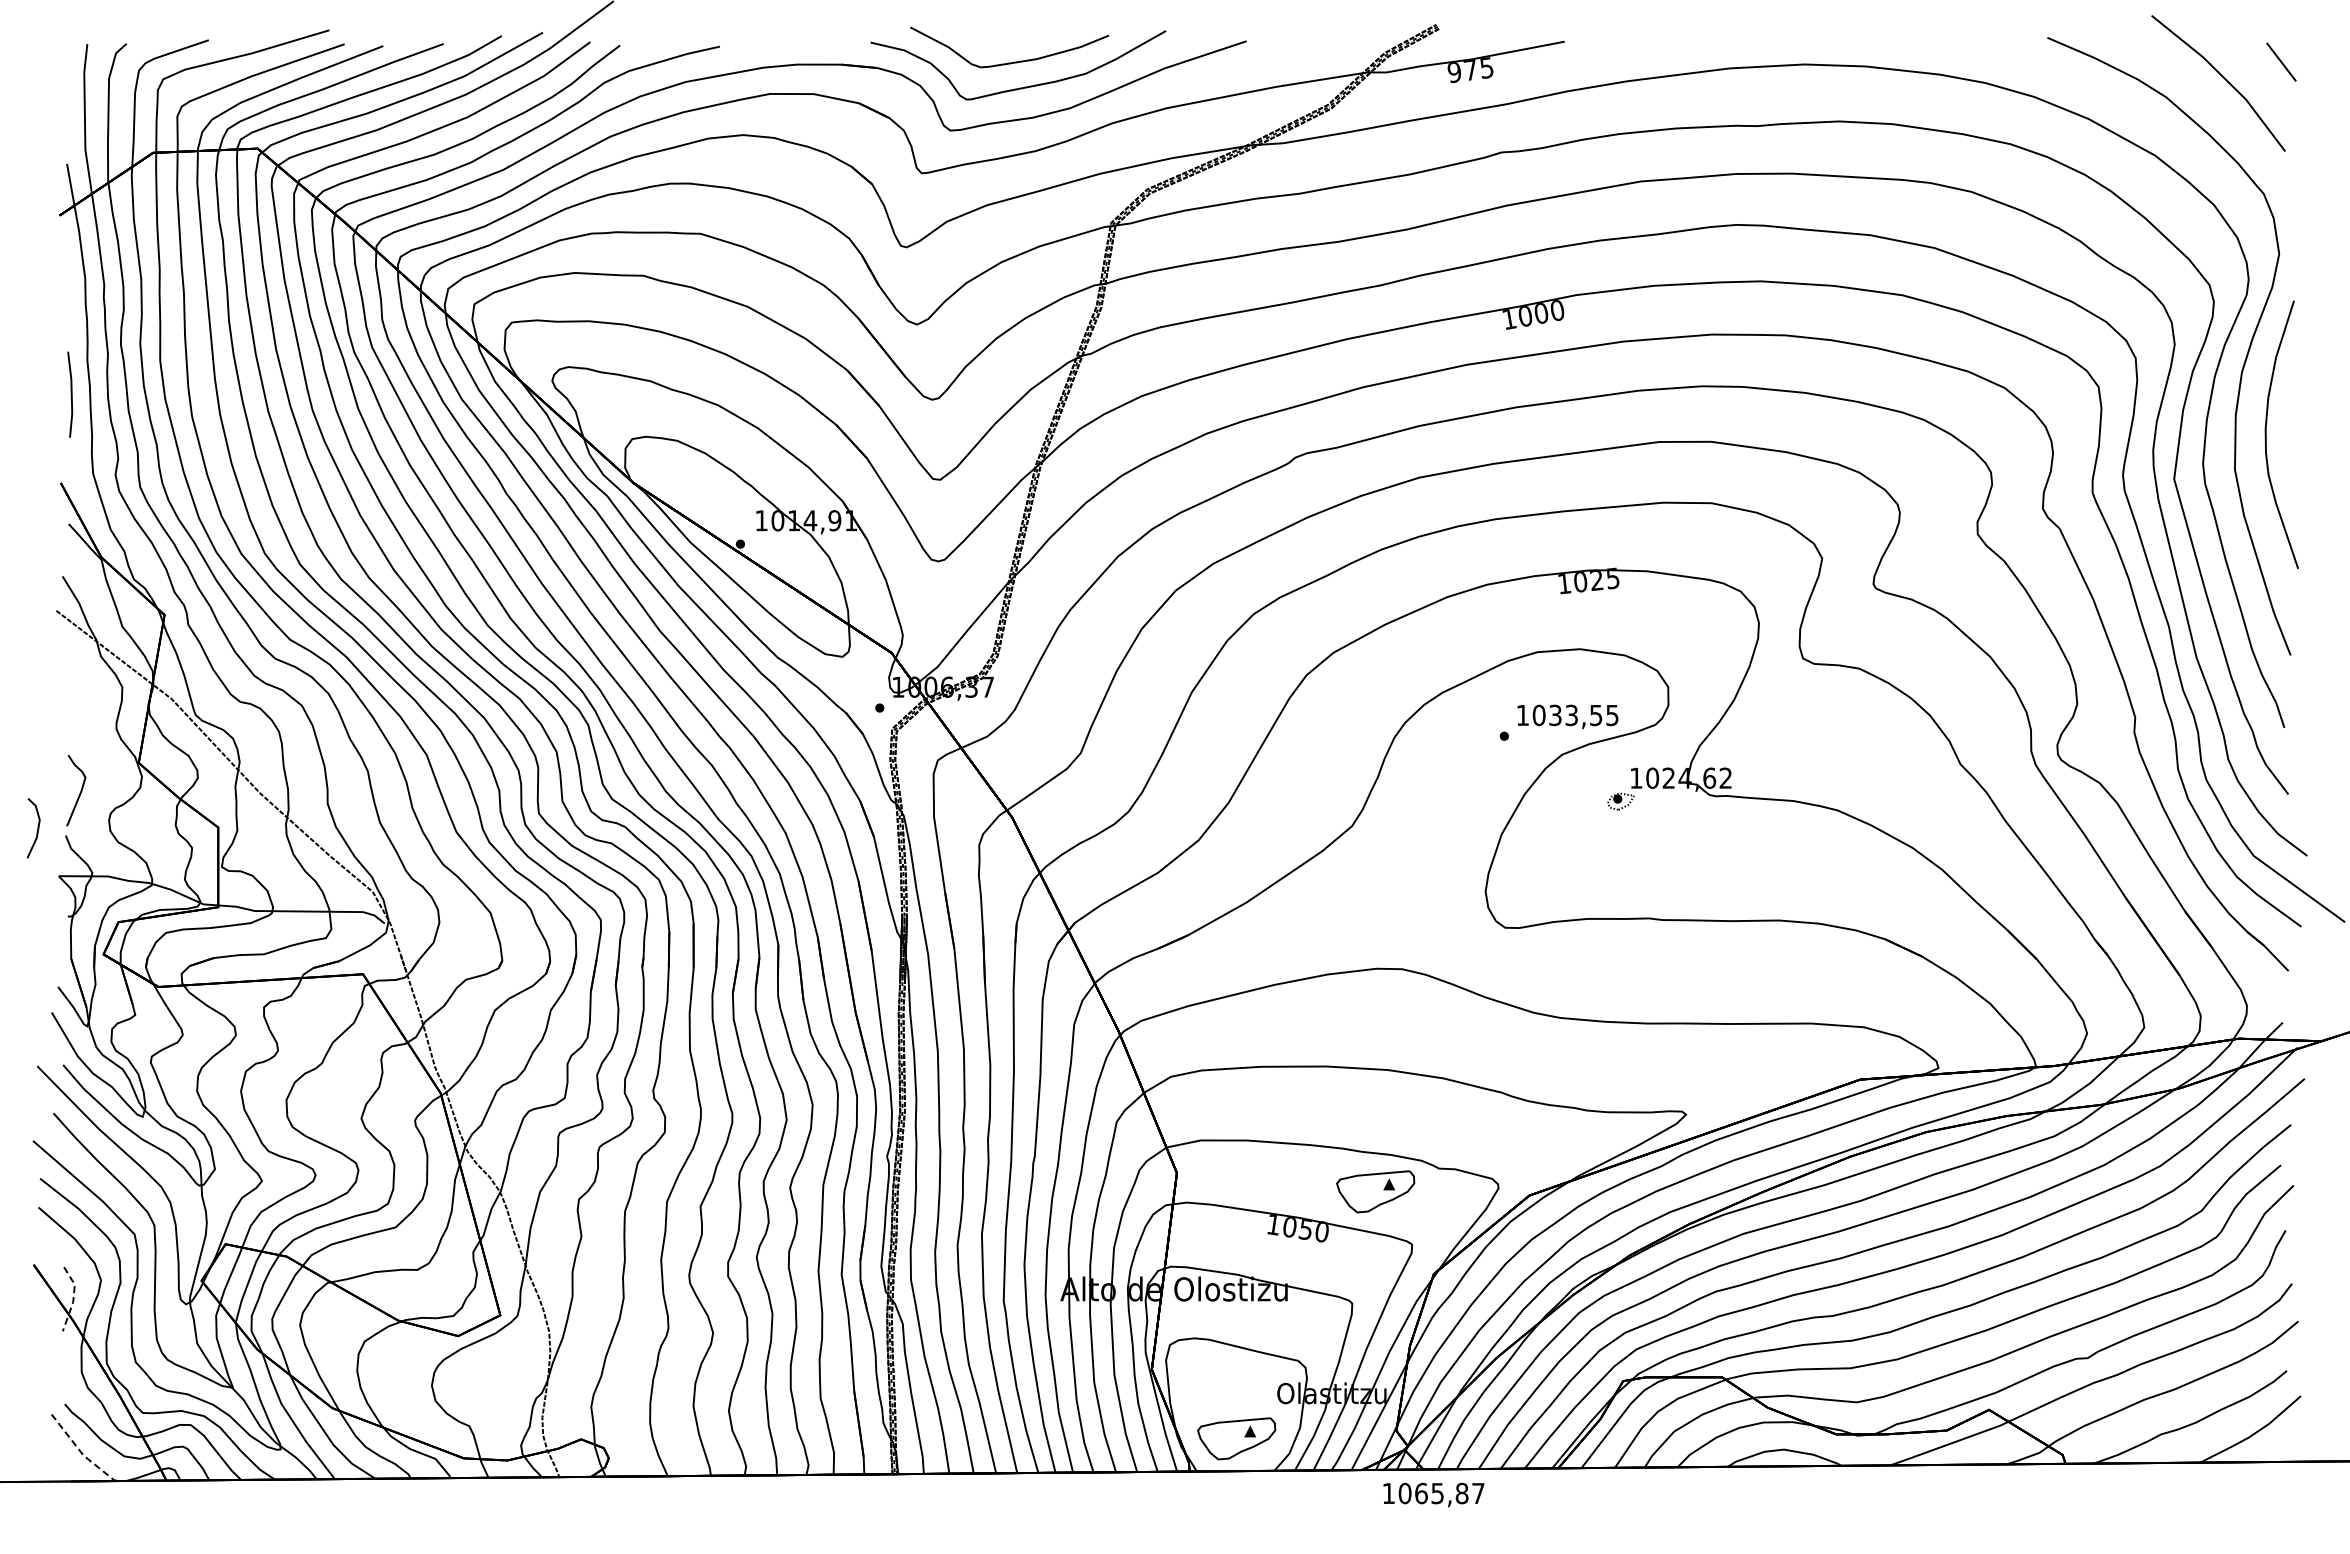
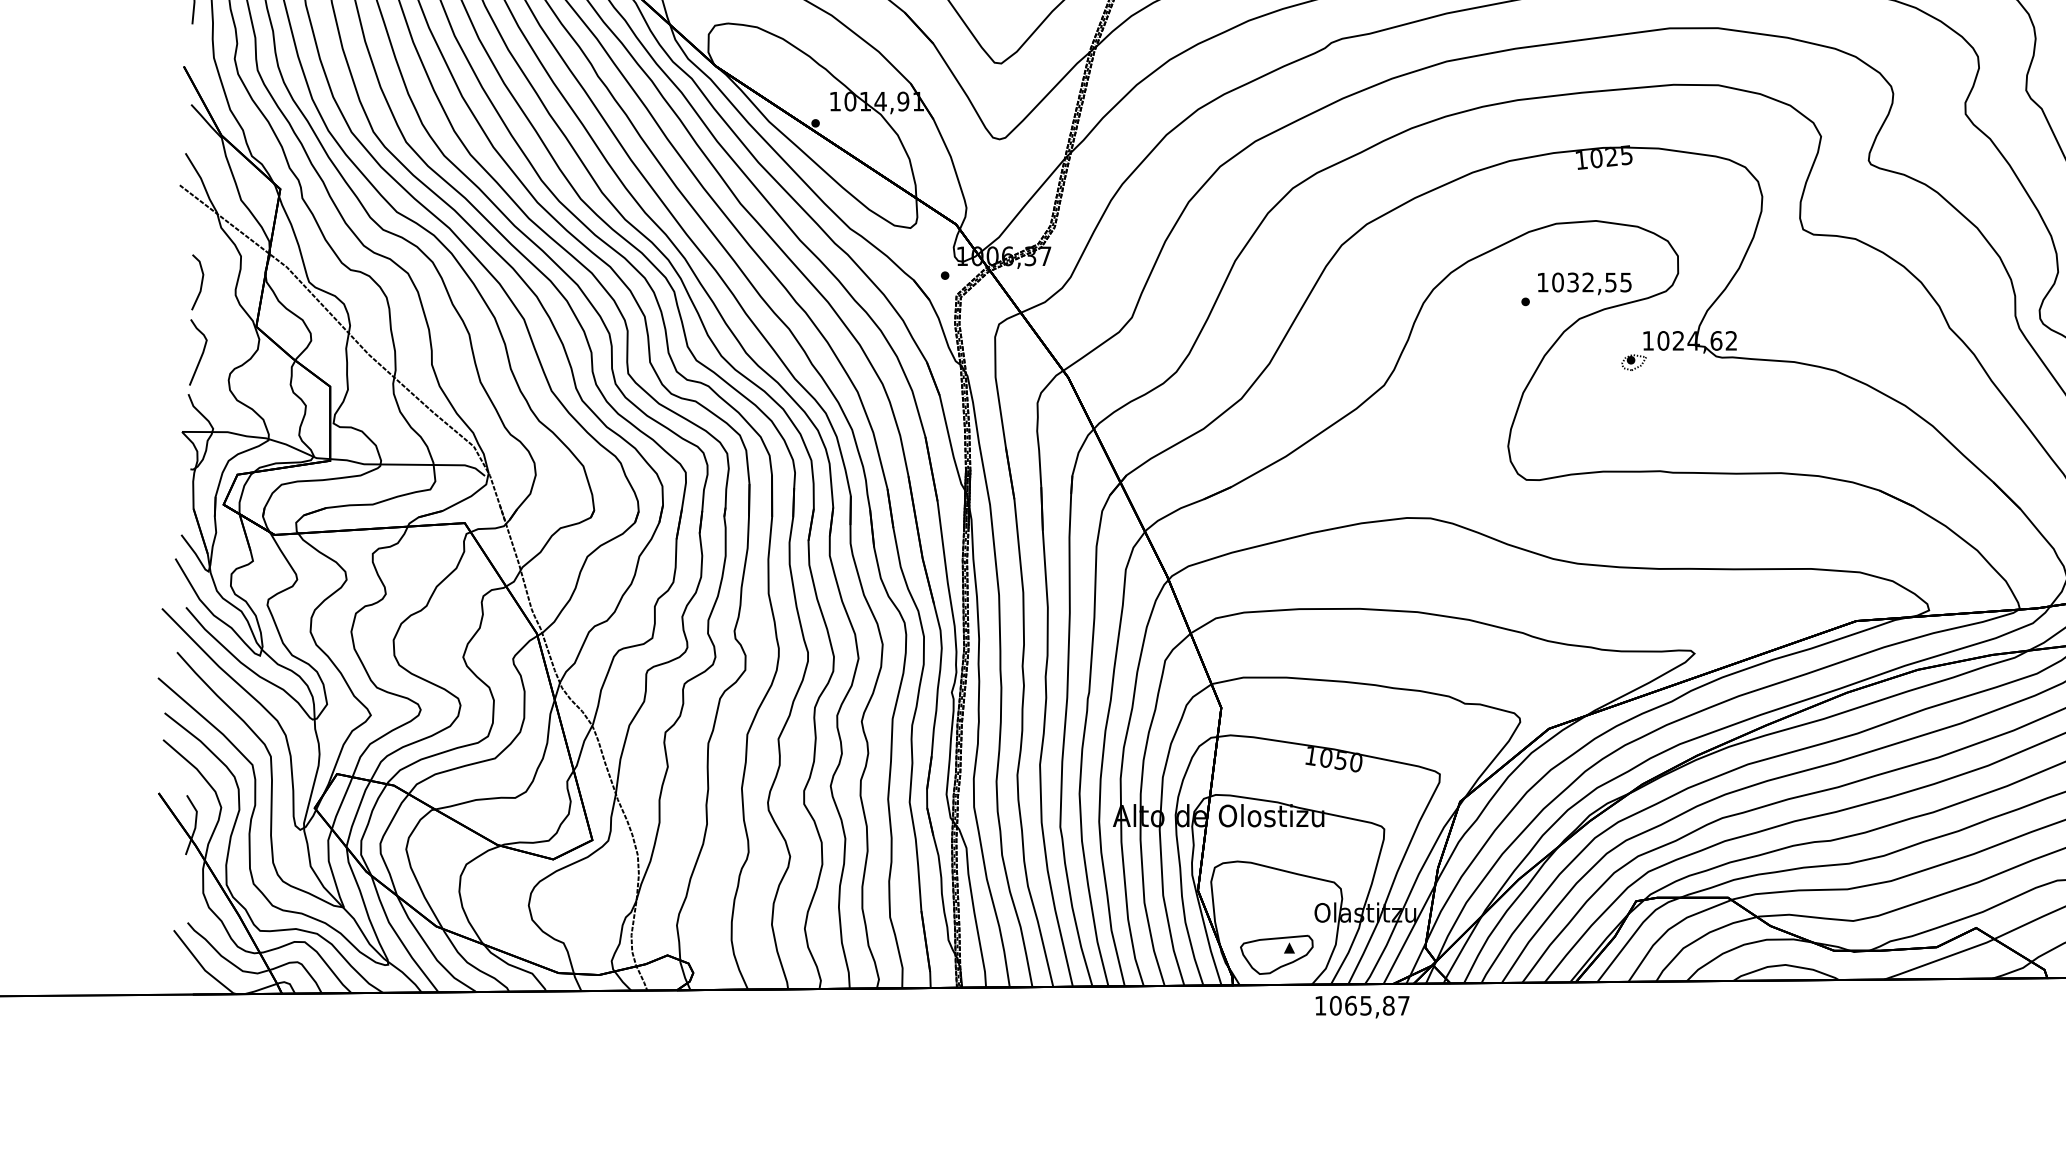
text: (1571, 715) -> (1588, 282), 1033,55 -> 1032,55
line: (37, 828) -> (201, 282), moved
part: (1375, 1191) -> (1405, 725), removed
line: (73, 1298) -> (195, 824), dashed -> solid
line: (80, 1451) -> (202, 966), dashed -> solid
text: (1433, 1494) -> (1362, 1006), moved

